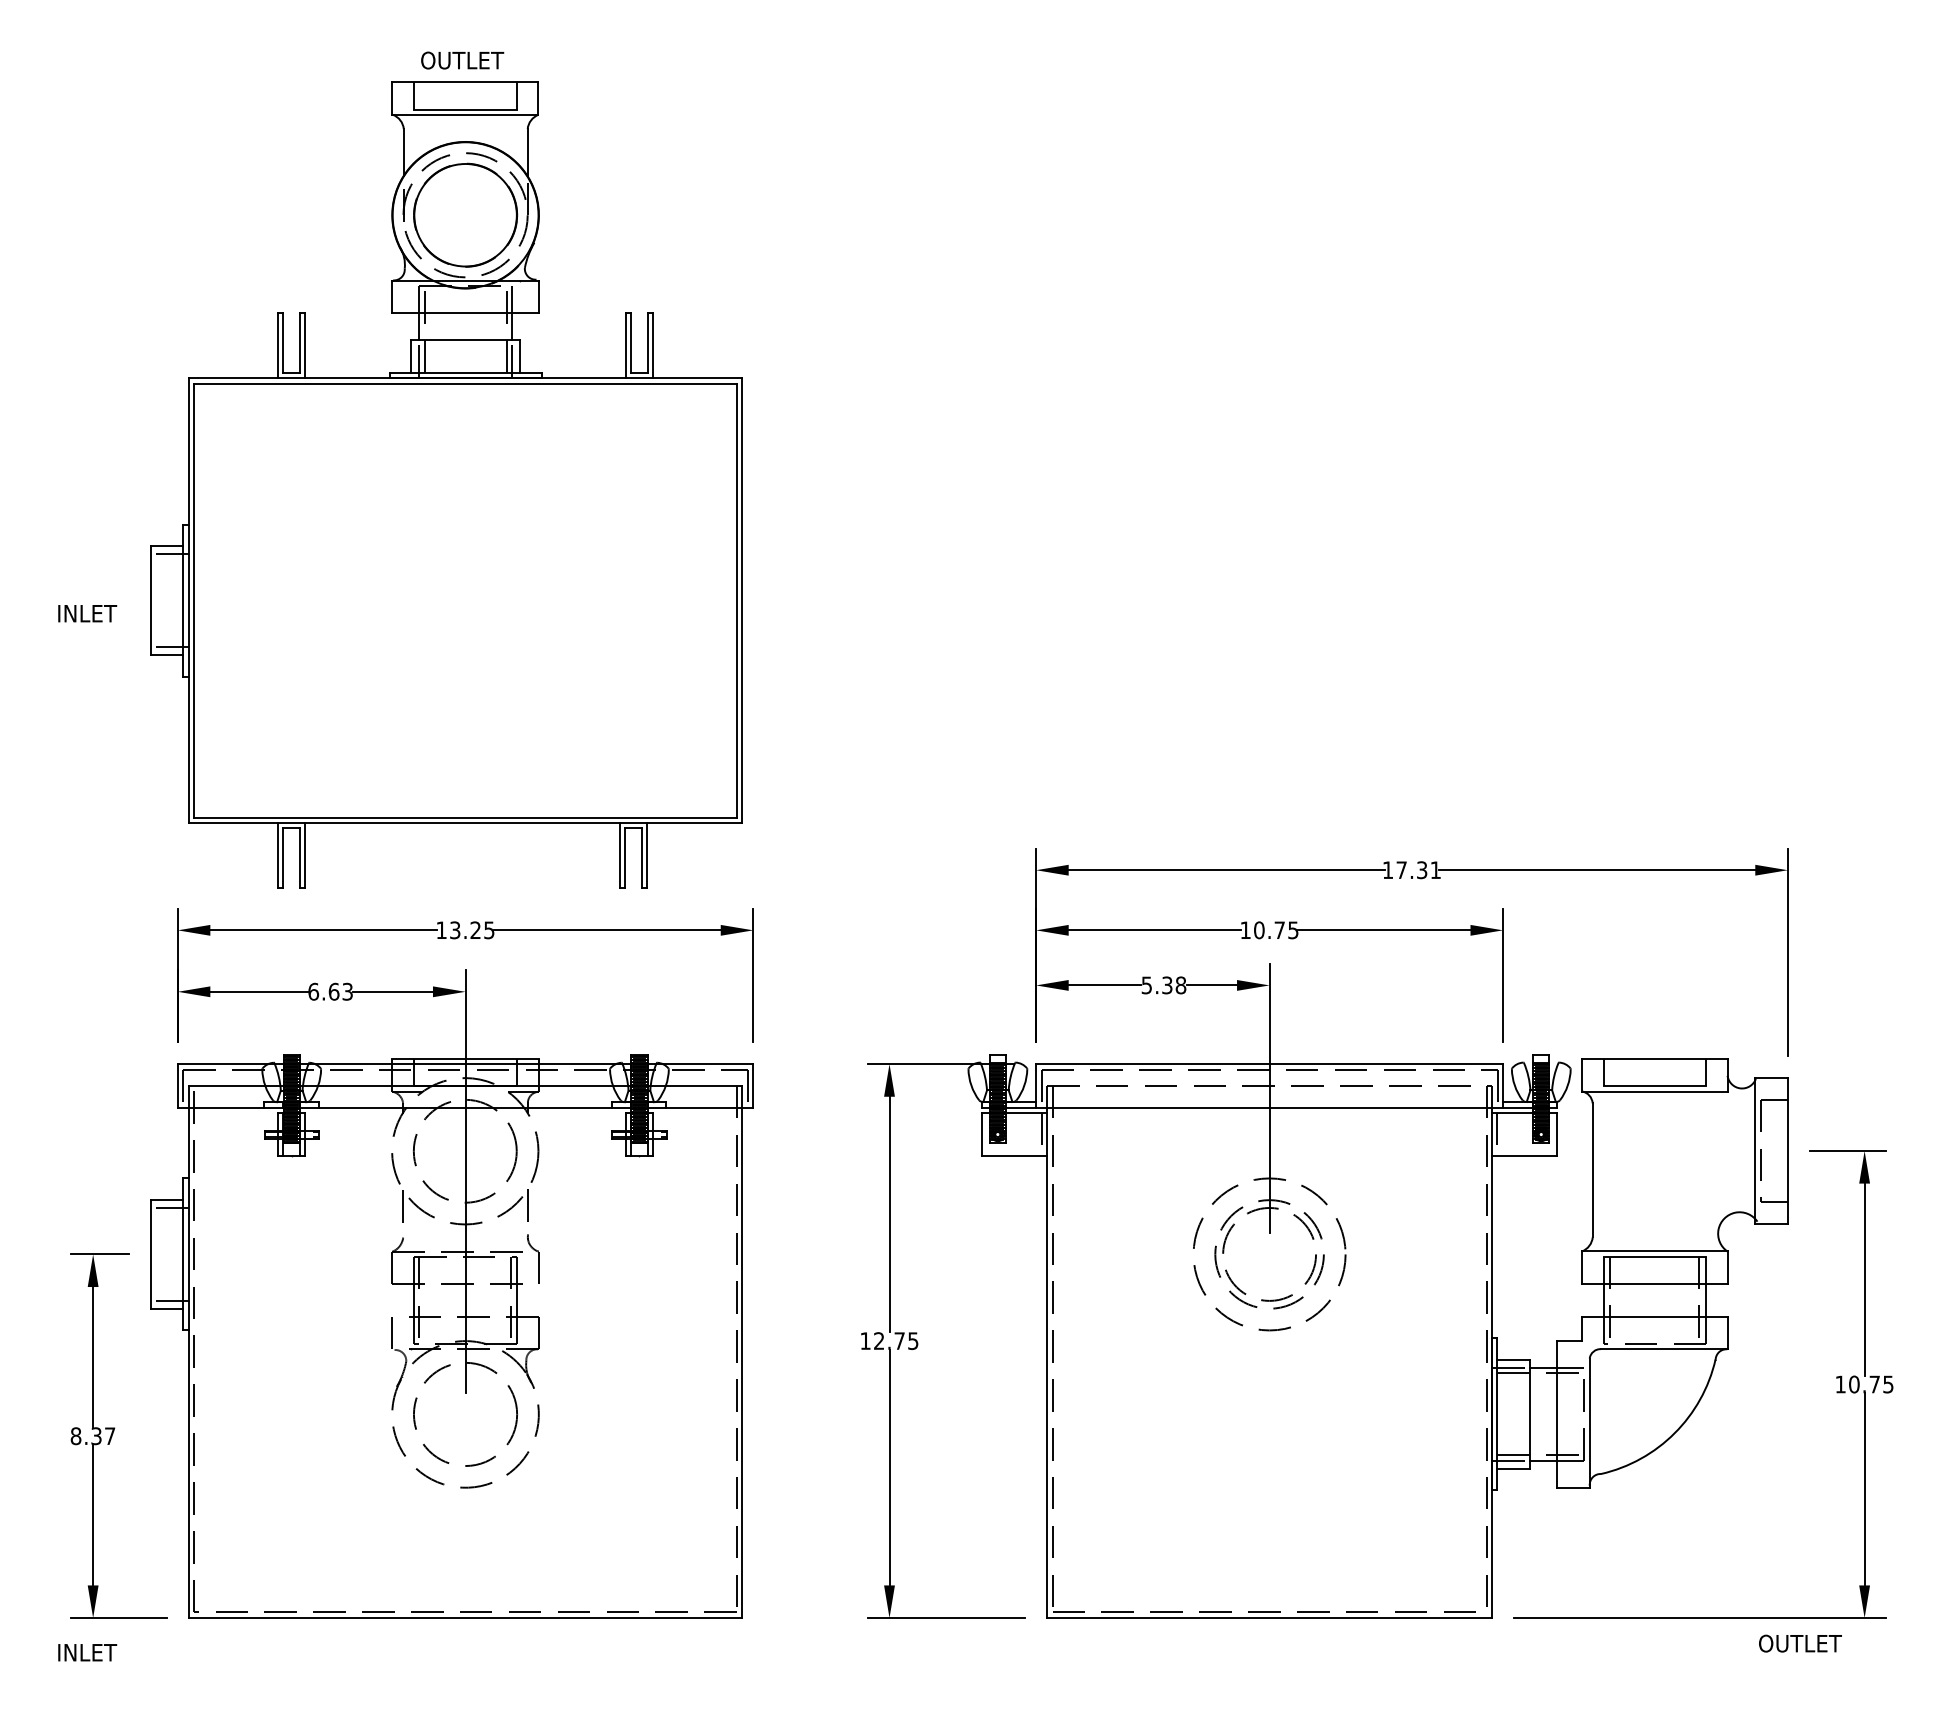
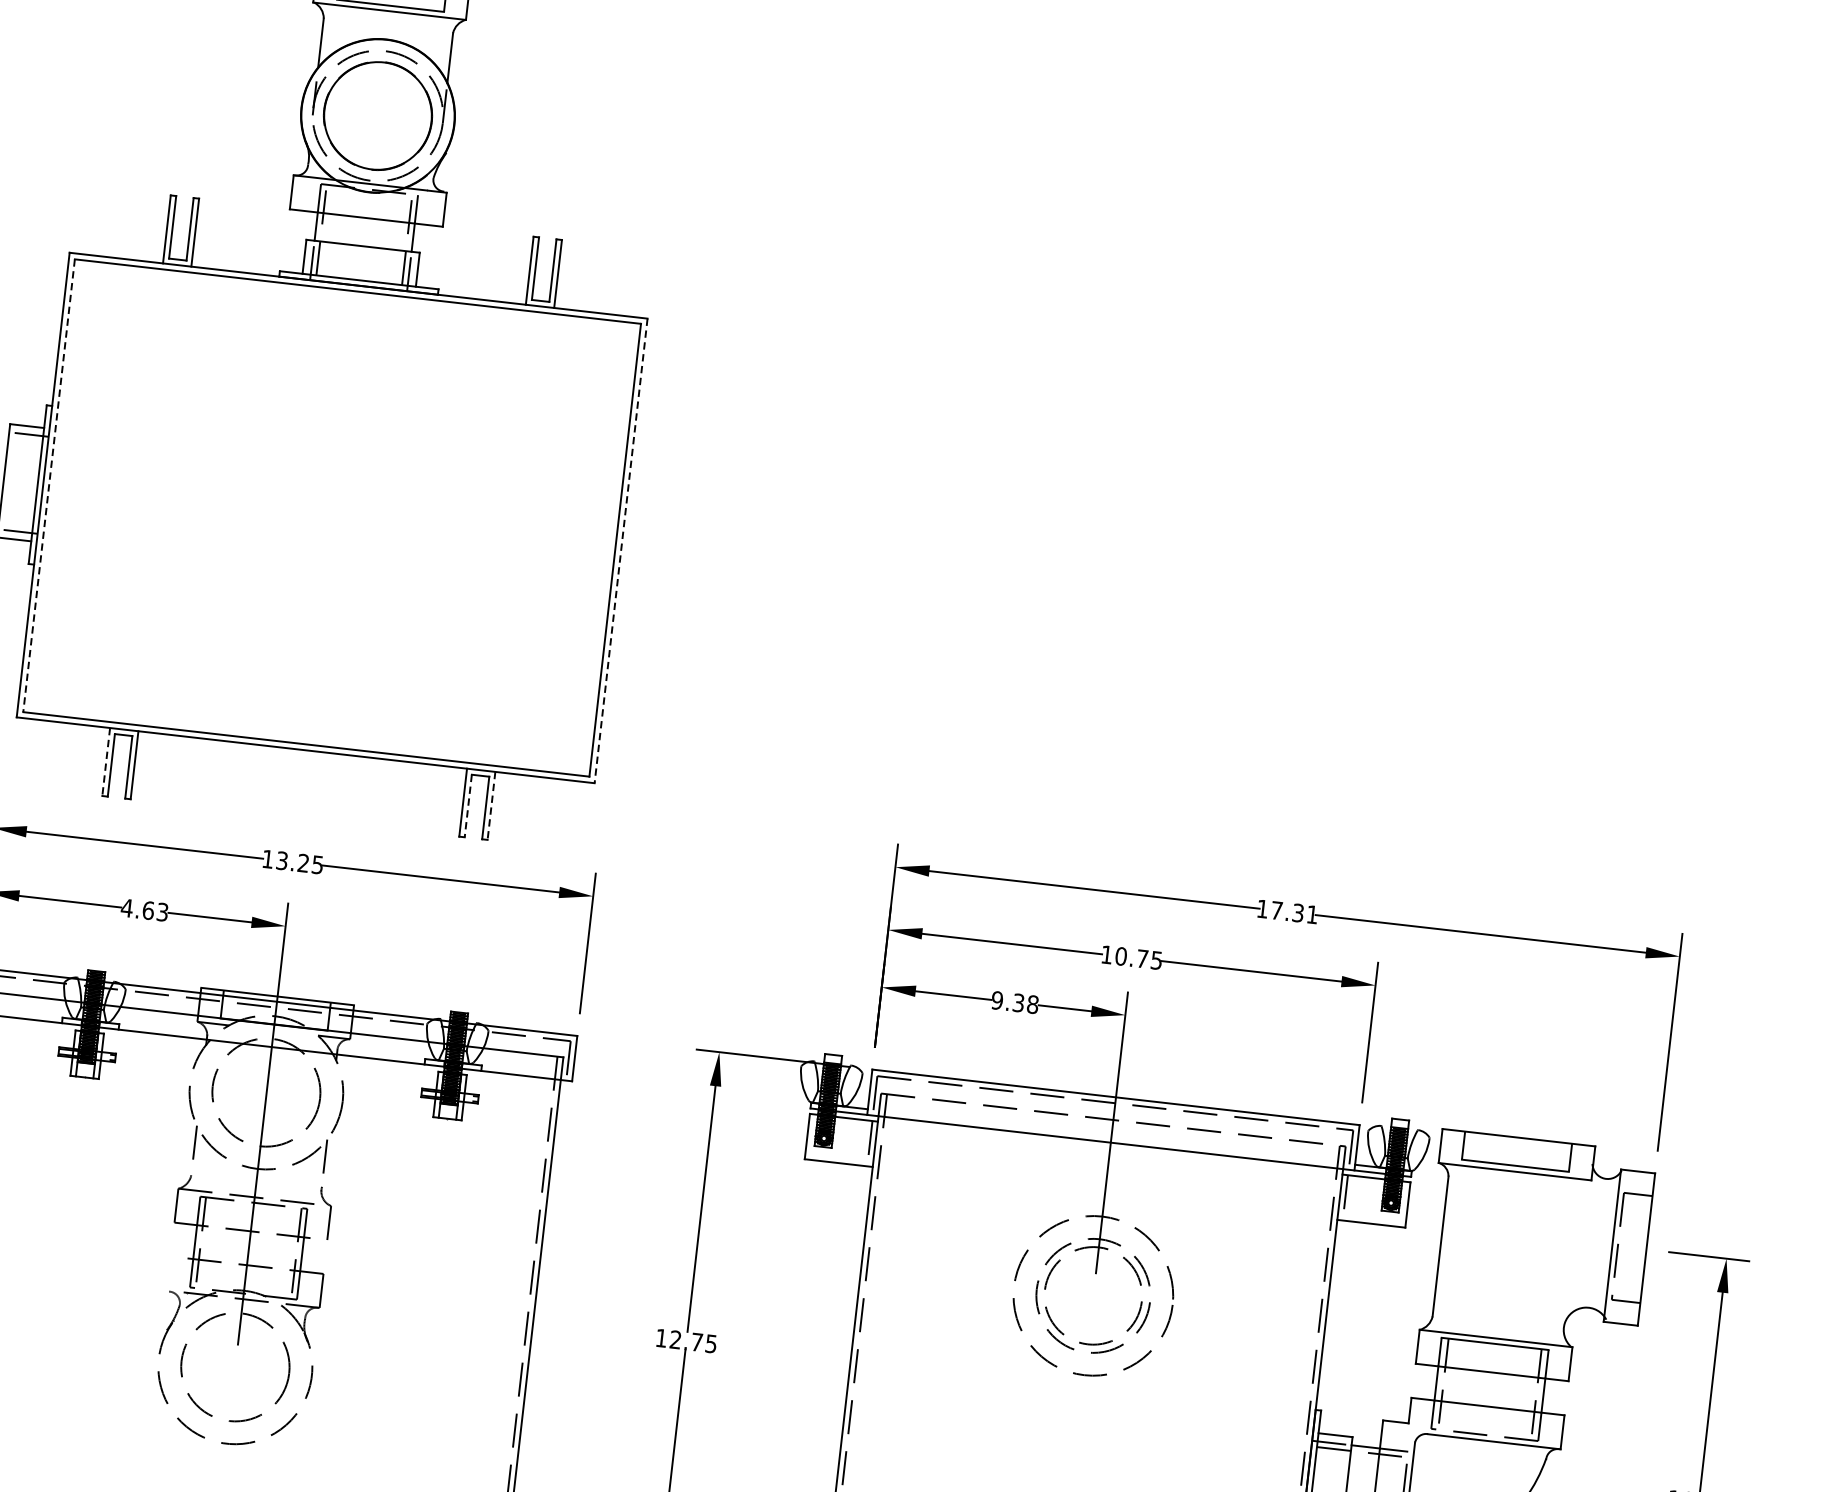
line: (194, 600) -> (49, 485), solid -> dashed
line: (742, 600) -> (621, 550), solid -> dashed
line: (278, 855) -> (106, 761), solid -> dashed
line: (647, 855) -> (491, 805), solid -> dashed
line: (625, 858) -> (468, 806), solid -> dashed
text: (1146, 985) -> (996, 1000), 5.38 -> 9.38
text: (313, 991) -> (127, 907), 6.63 -> 4.63
line: (392, 1332) -> (168, 1273), removed

